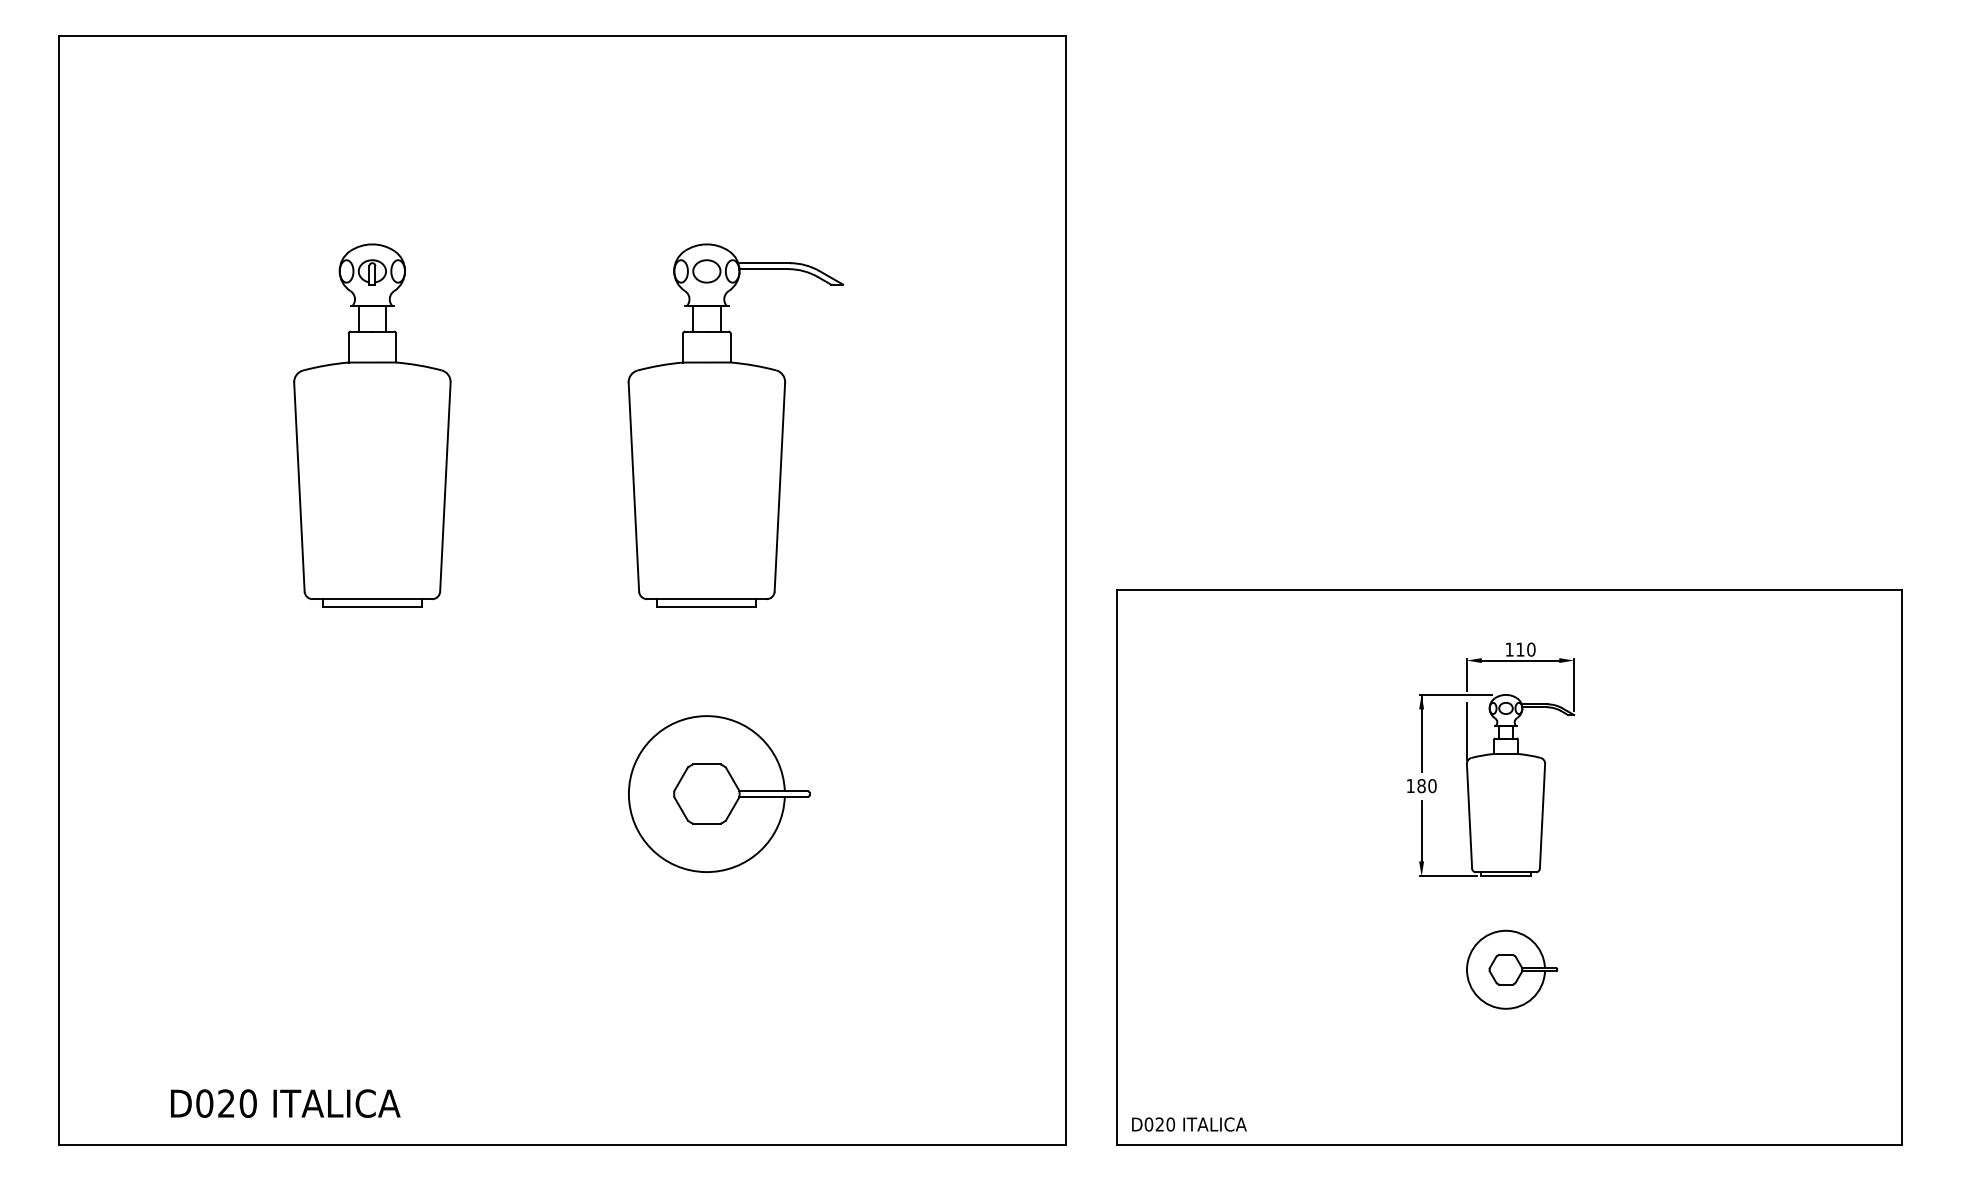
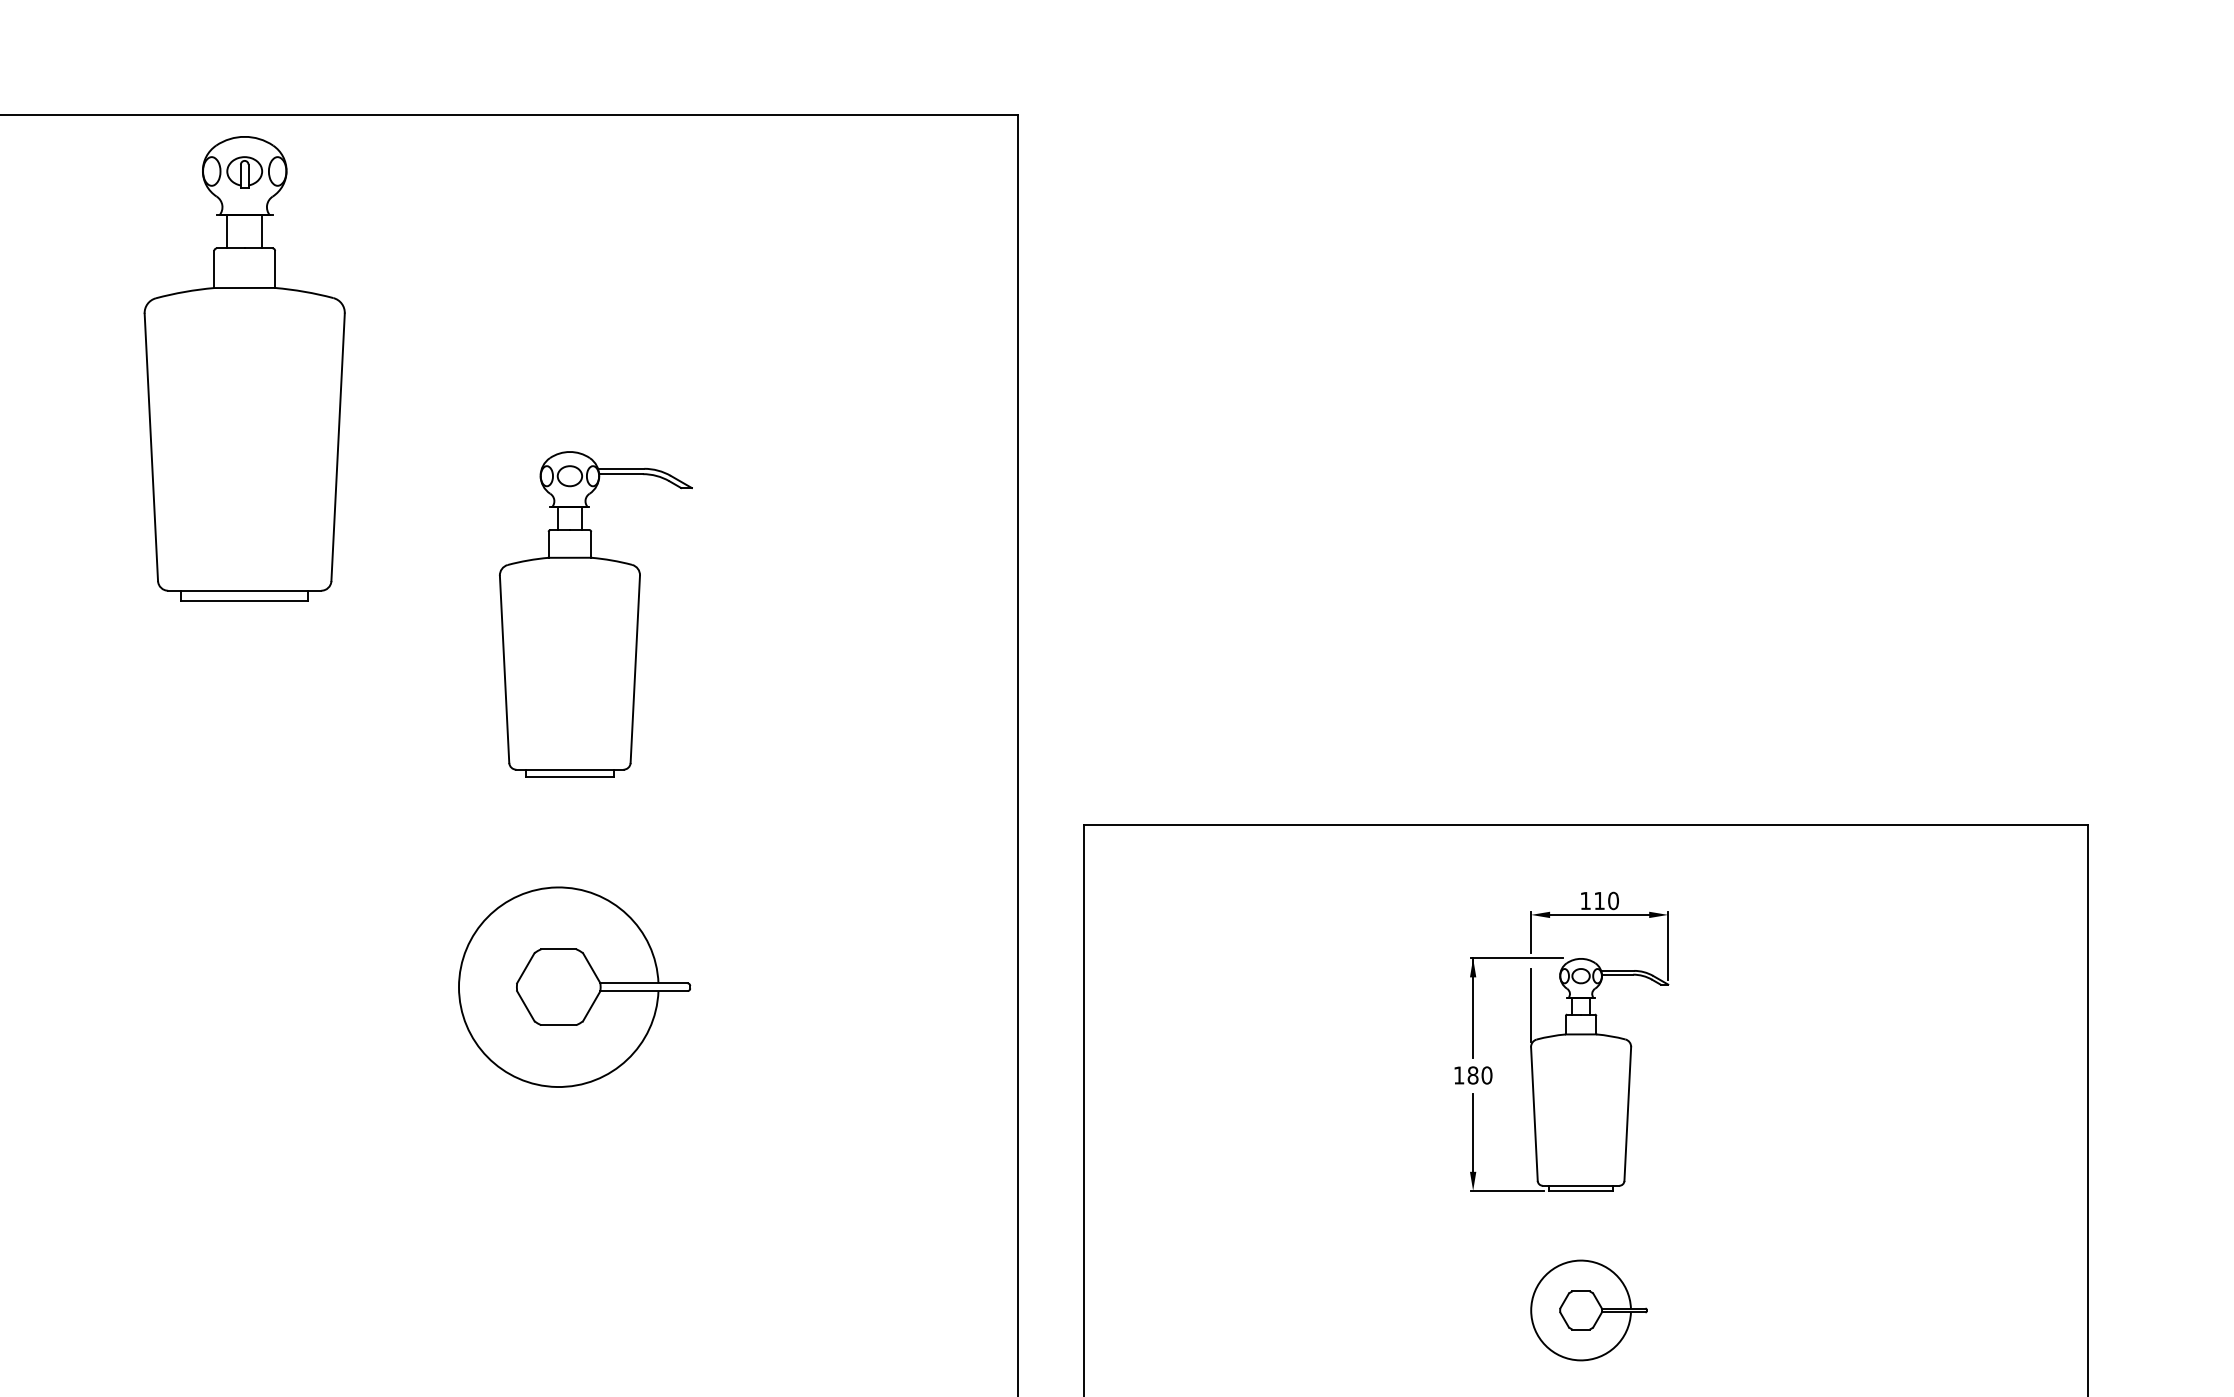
part: (372, 425) -> (244, 368), moved
part: (735, 425) -> (595, 614), size x0.7
part: (719, 793) -> (574, 986), moved

